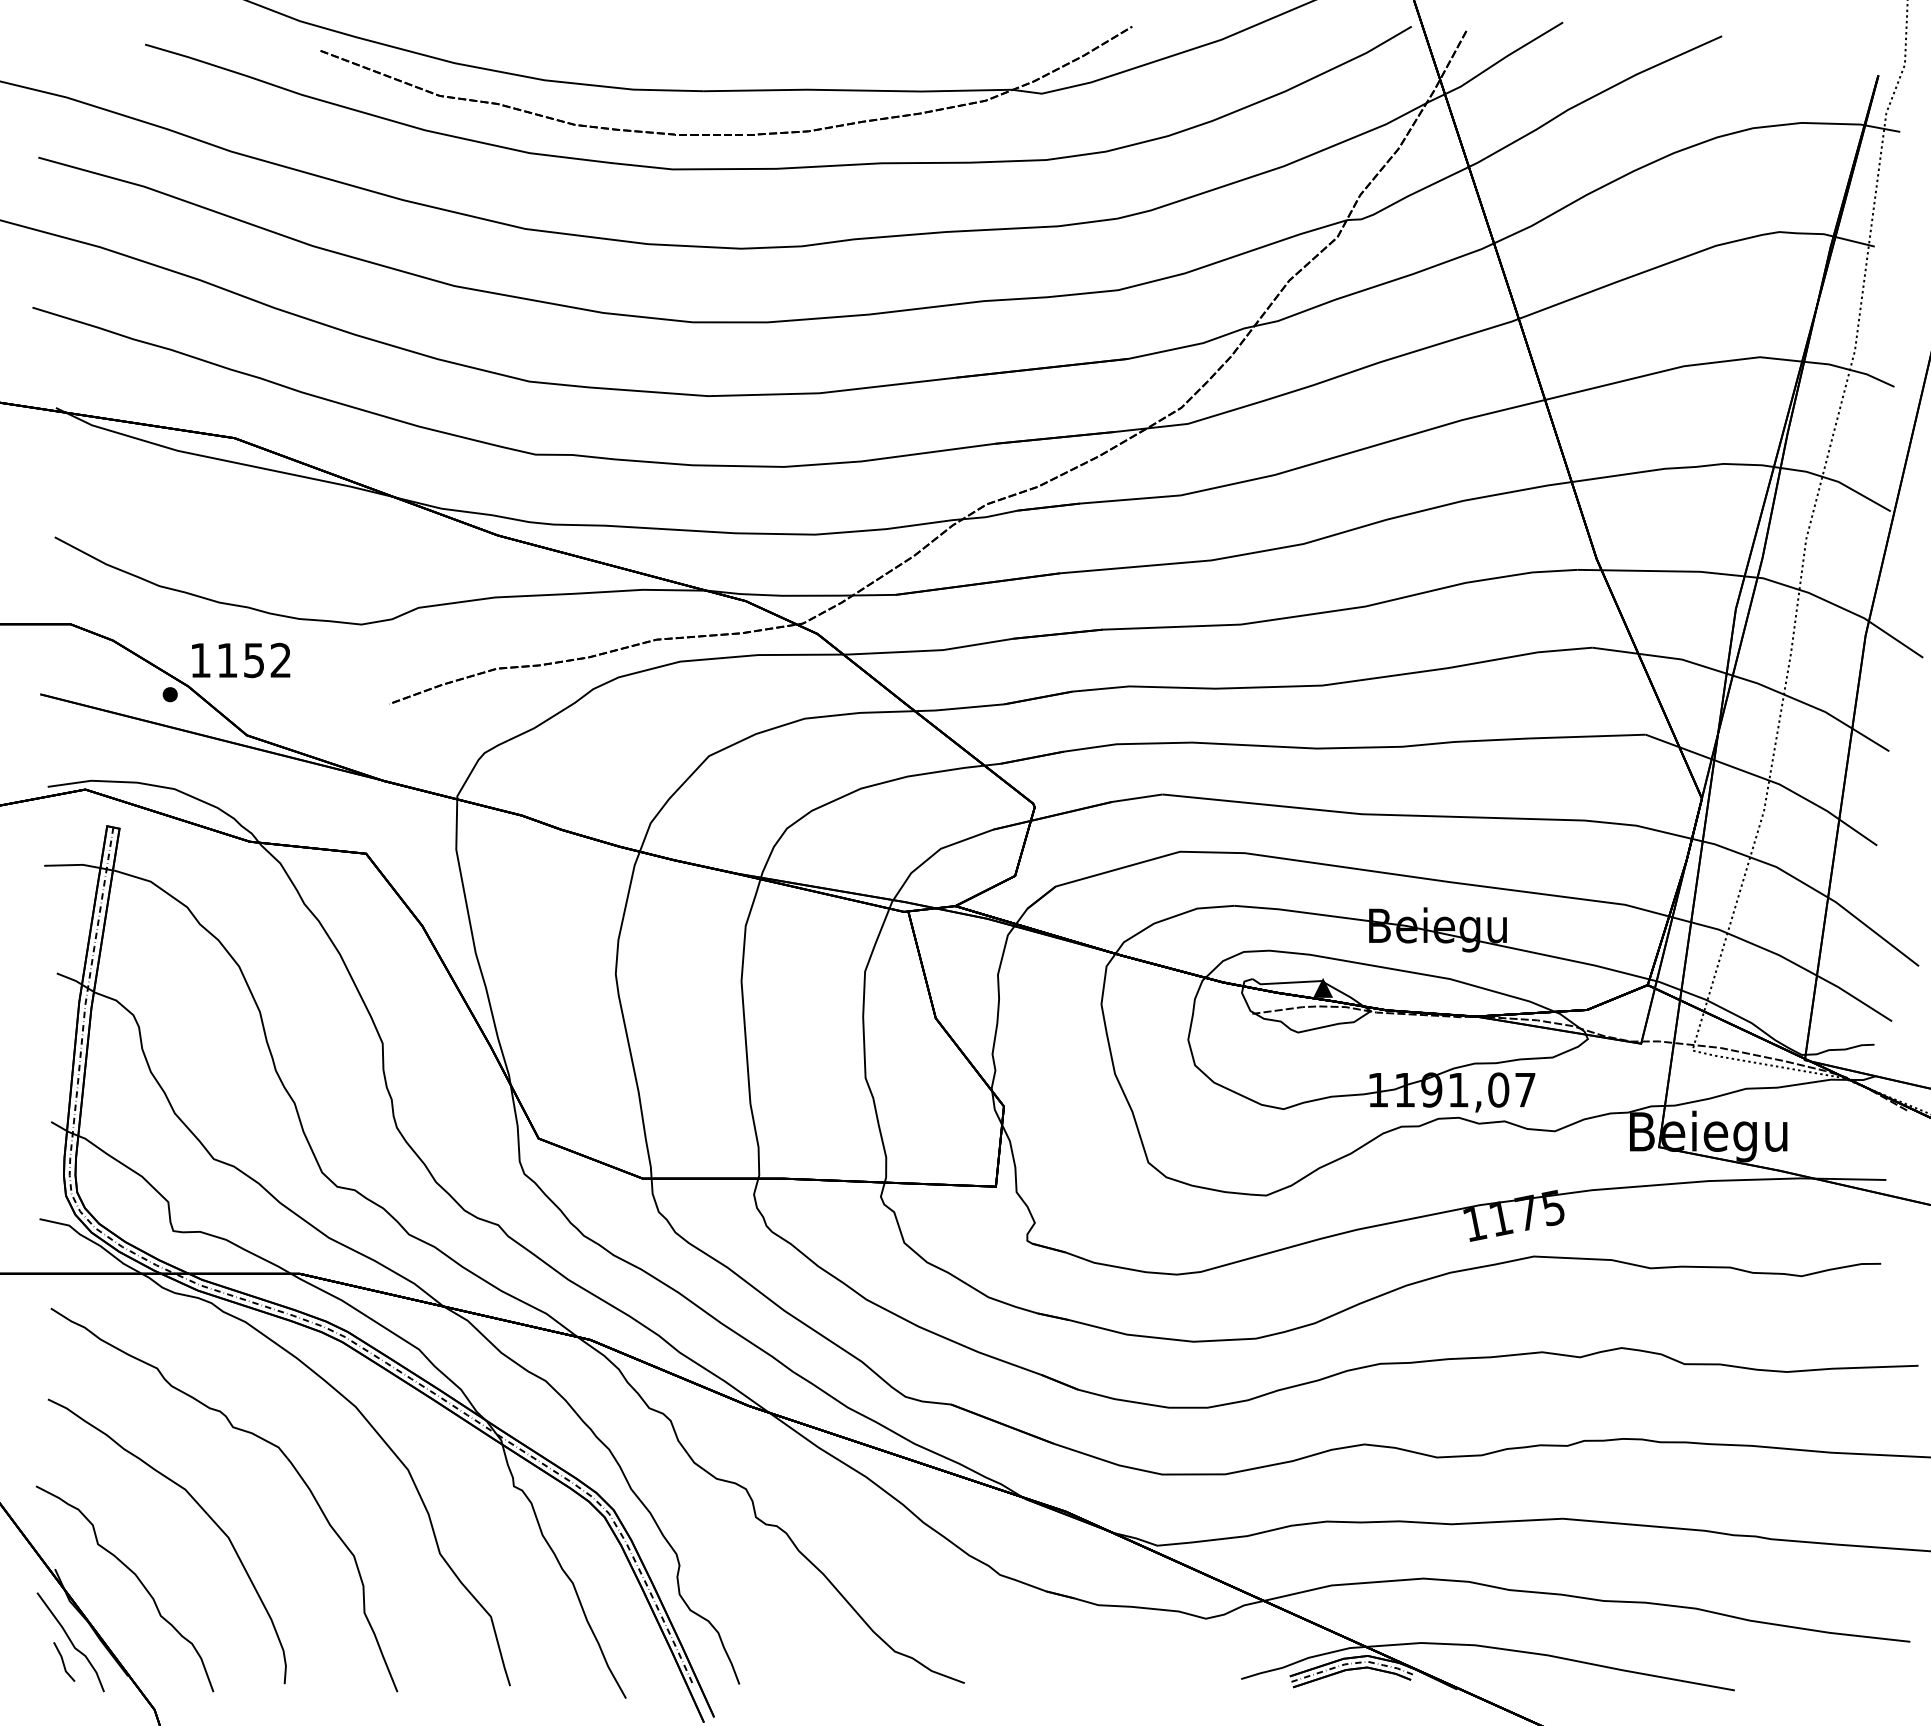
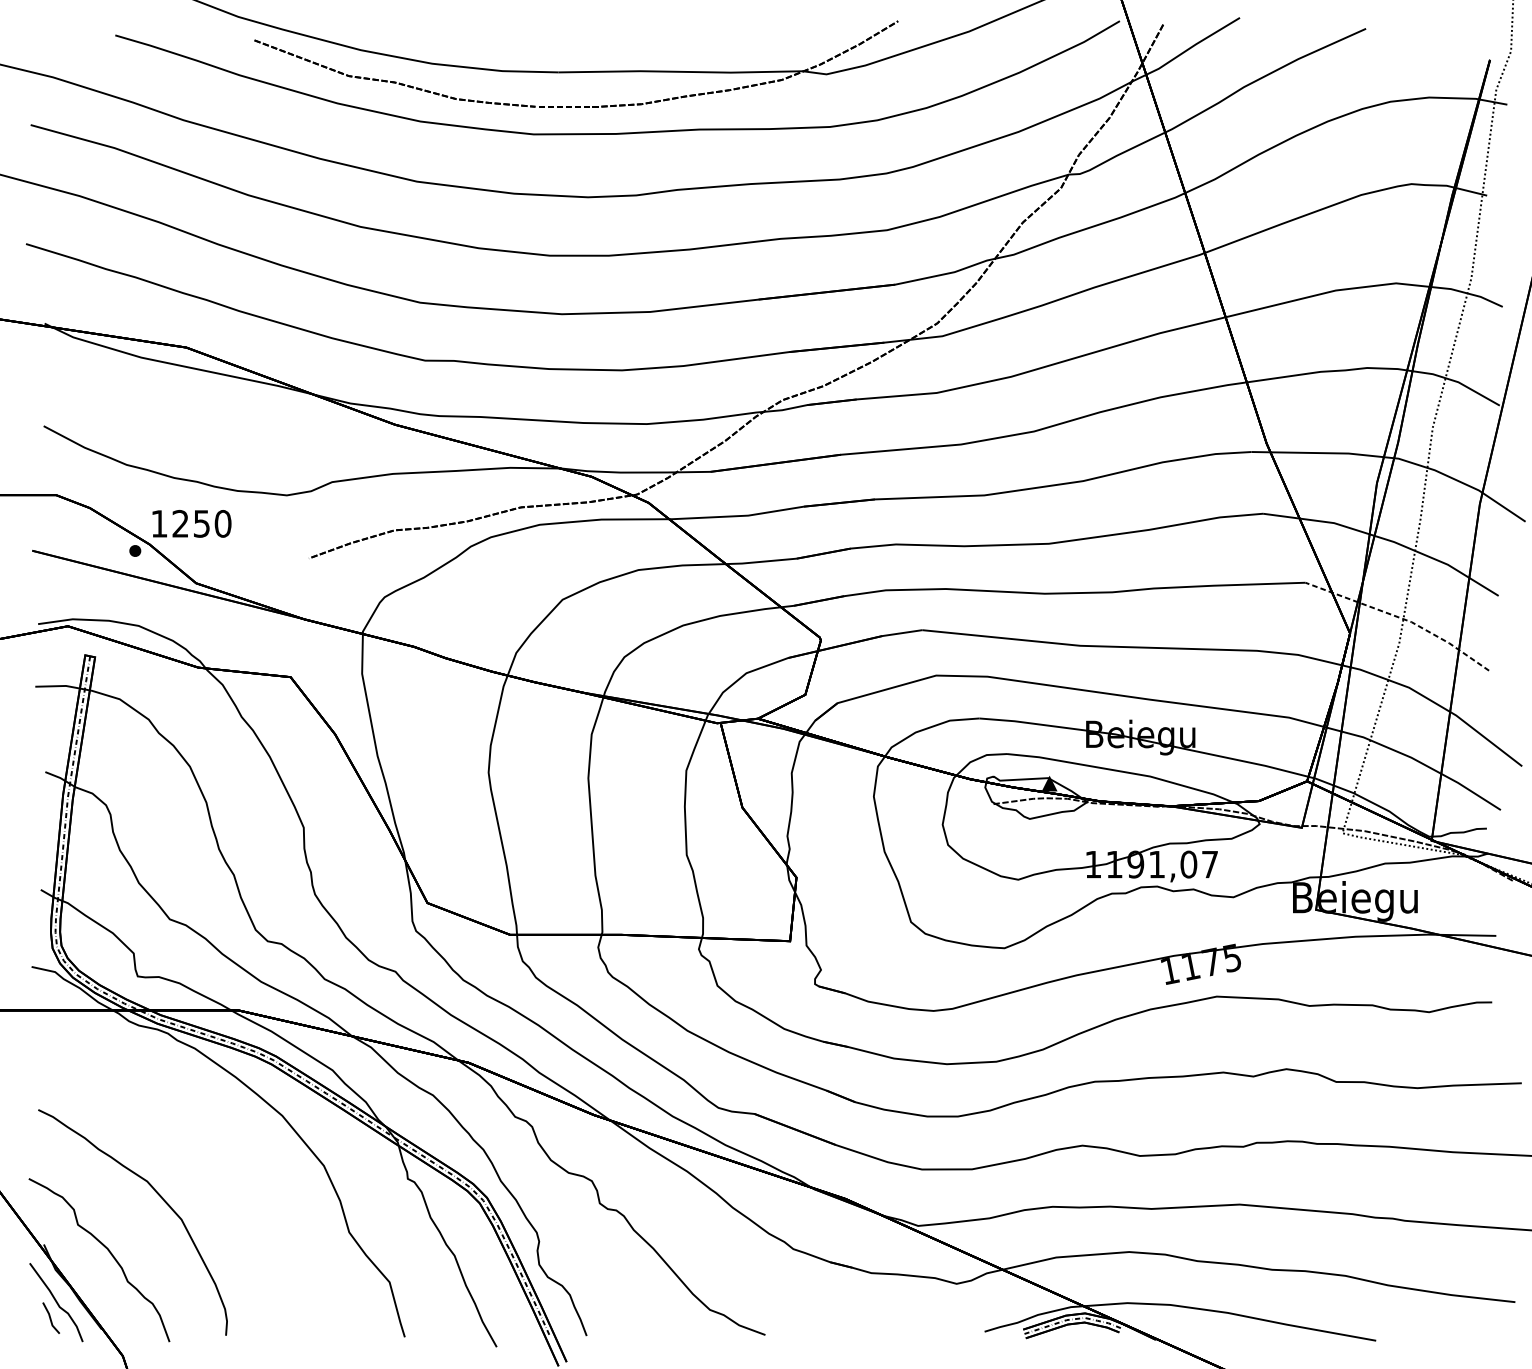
text: (254, 660) -> (202, 523), 1152 -> 1250
line: (1767, 779) -> (1402, 618), solid -> dashed
curve: (245, 1432) -> (194, 1136), removed

